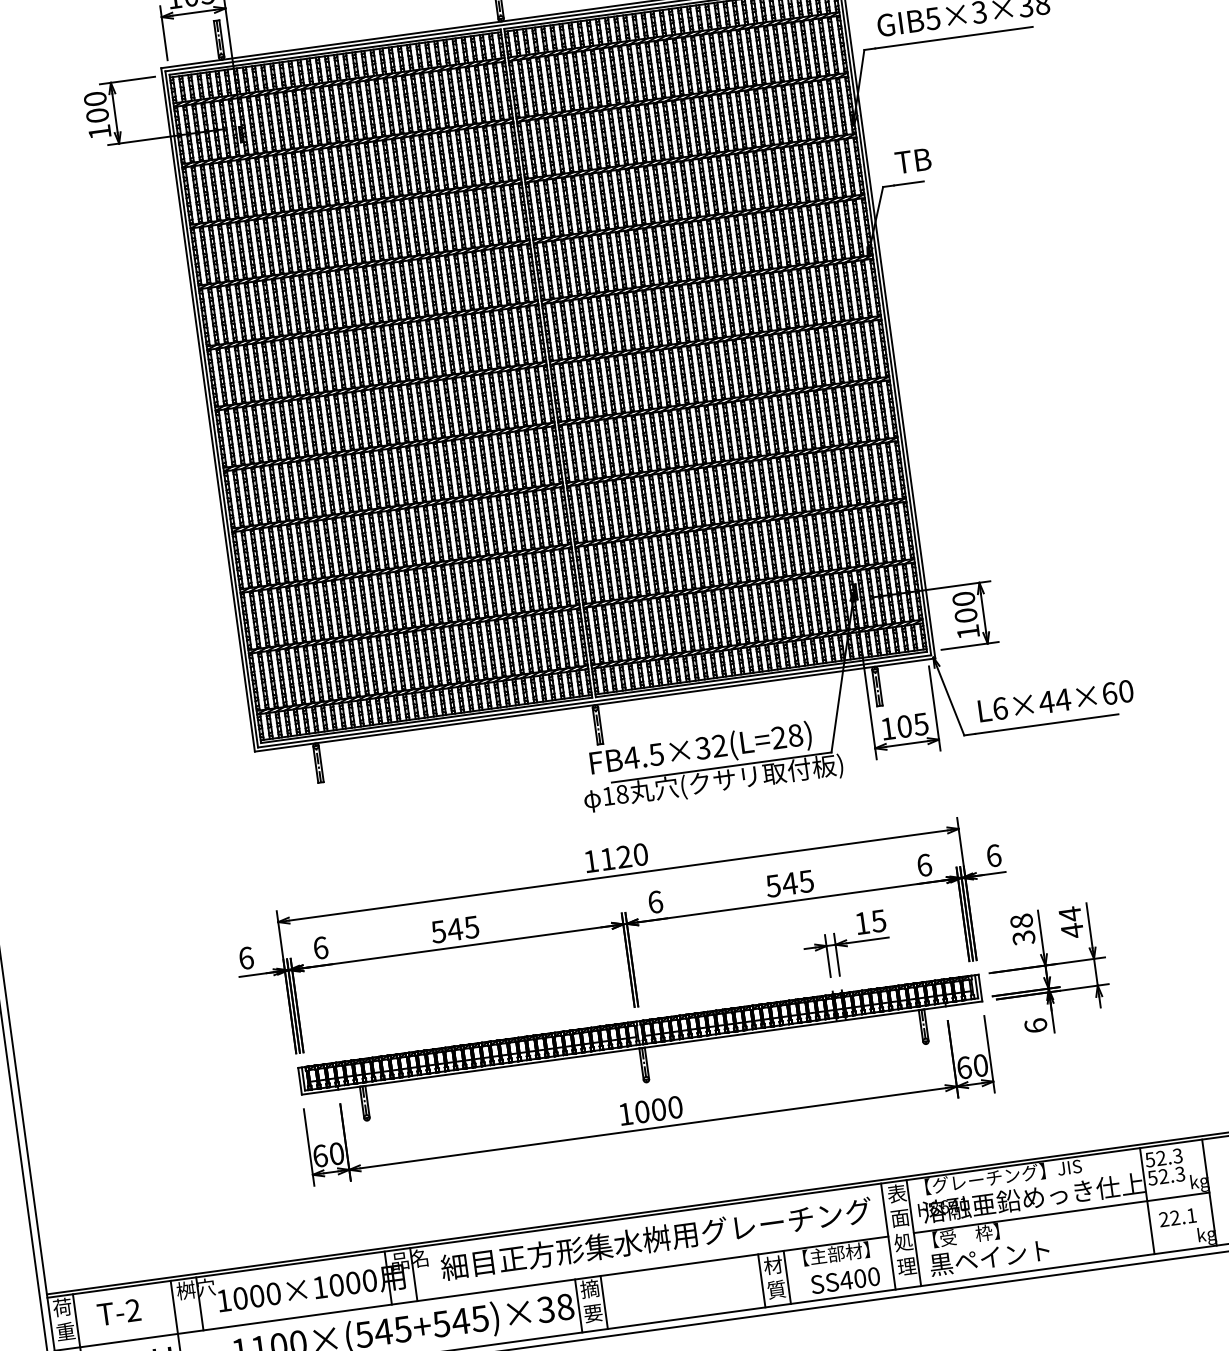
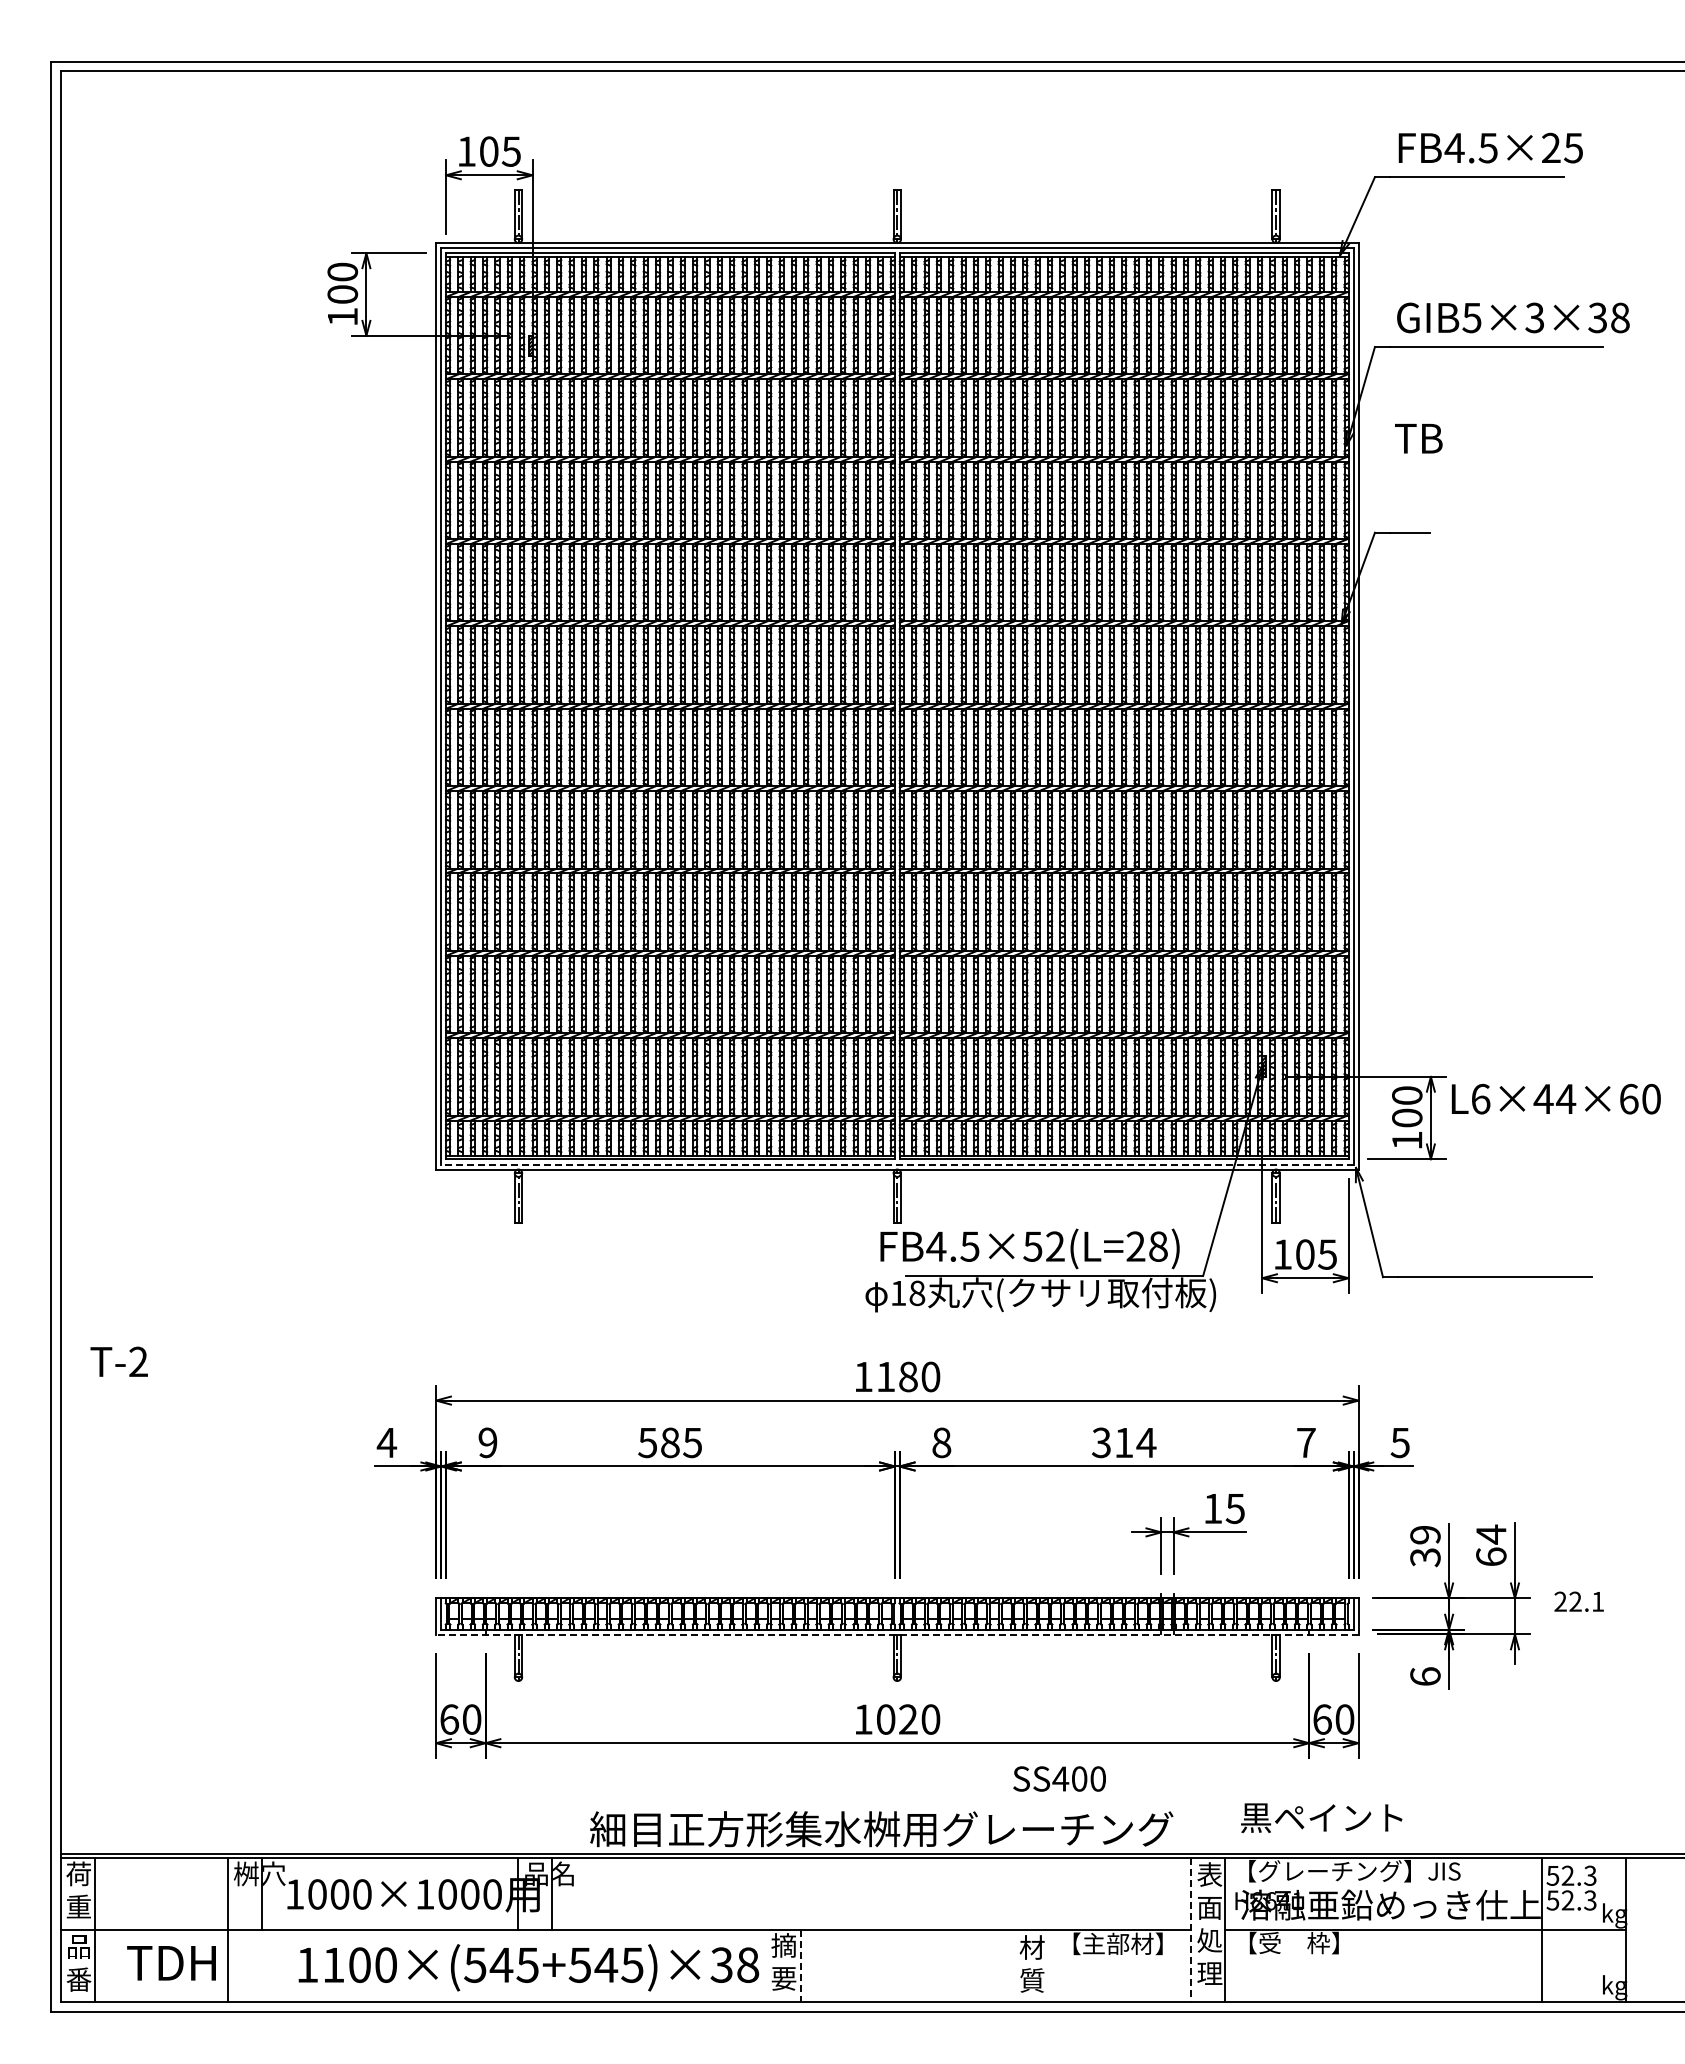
text: (913, 160) -> (1418, 438), moved
text: (1055, 700) -> (1555, 1098), moved
line: (594, 701) -> (896, 1164), solid -> dashed
text: (702, 748) -> (1032, 1246), FB4.5×32(L=28) -> FB4.5×52(L=28)
text: (993, 855) -> (1399, 1442), 6 -> 5
text: (624, 856) -> (908, 1376), 1120 -> 1180
text: (924, 865) -> (1306, 1442), 6 -> 7
text: (790, 883) -> (1124, 1442), 545 -> 314
text: (655, 901) -> (941, 1442), 6 -> 8
text: (1021, 920) -> (1425, 1534), 38 -> 39
text: (455, 929) -> (670, 1442), 545 -> 585
text: (1072, 931) -> (1491, 1557), 44 -> 64
text: (320, 947) -> (487, 1442), 6 -> 9
text: (245, 958) -> (386, 1442), 6 -> 4
line: (641, 1048) -> (896, 1634), solid -> dashed
text: (658, 1109) -> (908, 1719), 1000 -> 1020
text: (1177, 1217) -> (1578, 1601), moved
line: (888, 1236) -> (1190, 1930), solid -> dashed
text: (656, 1239) -> (881, 1829), moved
text: (989, 1257) -> (1321, 1817), moved
line: (787, 1277) -> (1048, 1966), removed
text: (845, 1280) -> (1059, 1778), moved
line: (762, 1281) -> (1014, 1966), removed
line: (604, 1302) -> (800, 1966), solid -> dashed
line: (578, 1306) -> (765, 1966), removed
text: (118, 1312) -> (118, 1361), moved

